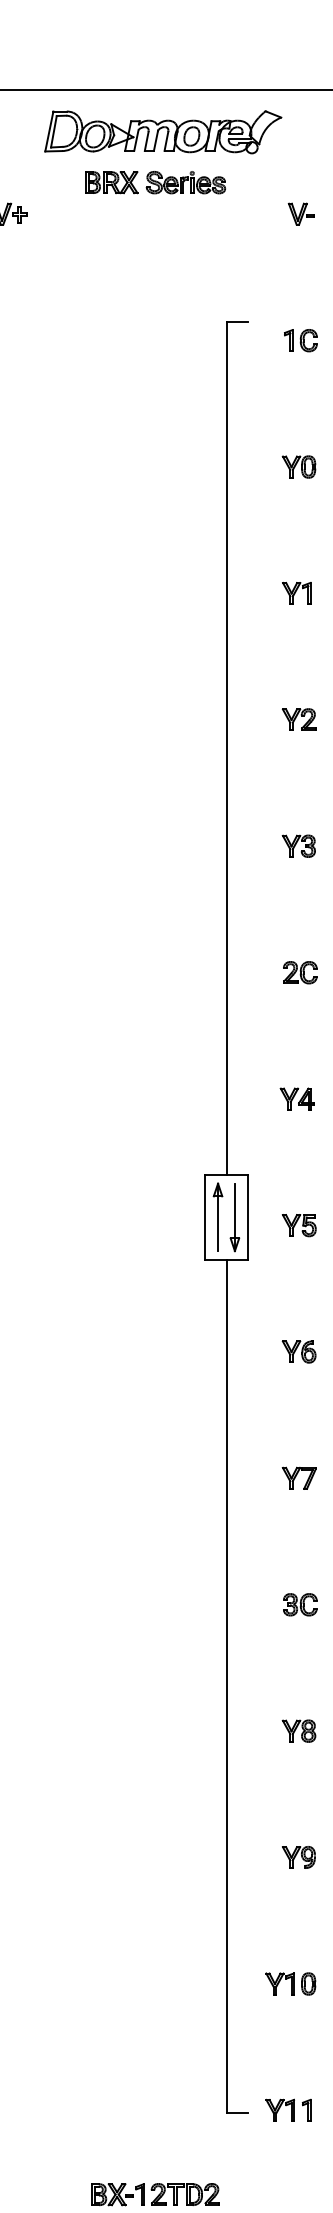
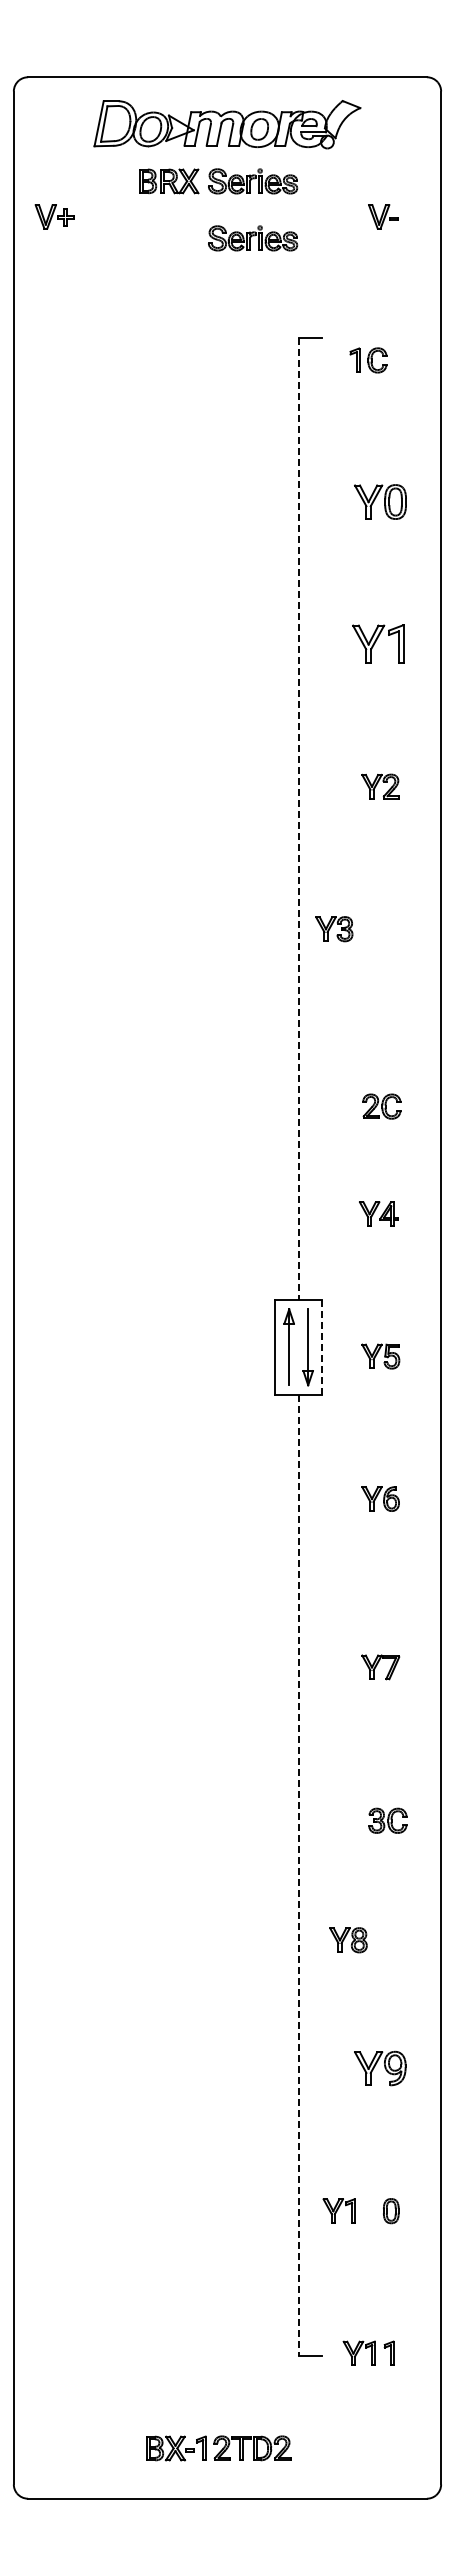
part: (186, 233) -> (253, 238), added
part: (300, 340) -> (368, 360), moved
part: (299, 466) -> (380, 501), size x1.4
part: (296, 592) -> (377, 643), size x1.6
line: (226, 748) -> (298, 819), solid -> dashed
part: (299, 846) -> (334, 929), moved
part: (299, 972) -> (381, 1106), moved
line: (247, 1217) -> (322, 1347), solid -> dashed
part: (299, 1478) -> (380, 1667), moved
part: (299, 1604) -> (387, 1820), moved
line: (226, 1686) -> (298, 1875), solid -> dashed
part: (299, 1731) -> (348, 1940), moved
part: (299, 1857) -> (380, 2068), size x1.4
part: (279, 1983) -> (338, 2210), moved

